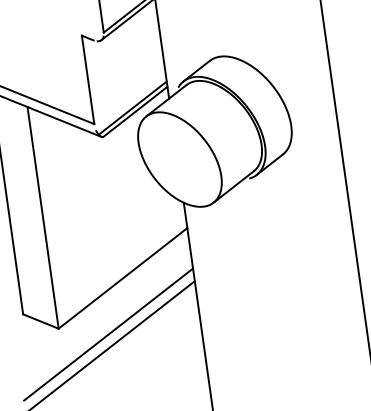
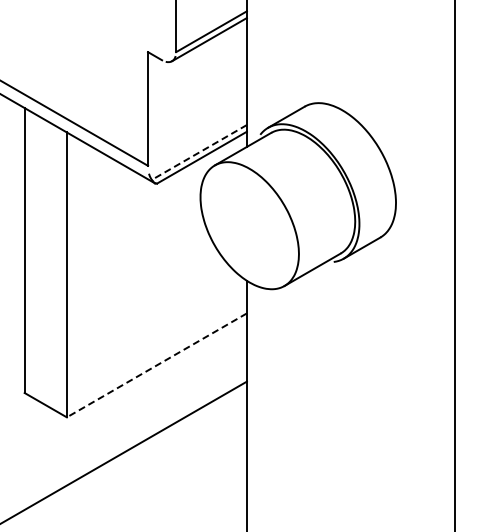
line: (132, 108) -> (199, 152), solid -> dashed
line: (122, 278) -> (156, 365), solid -> dashed
line: (108, 334) -> (128, 433), removed

